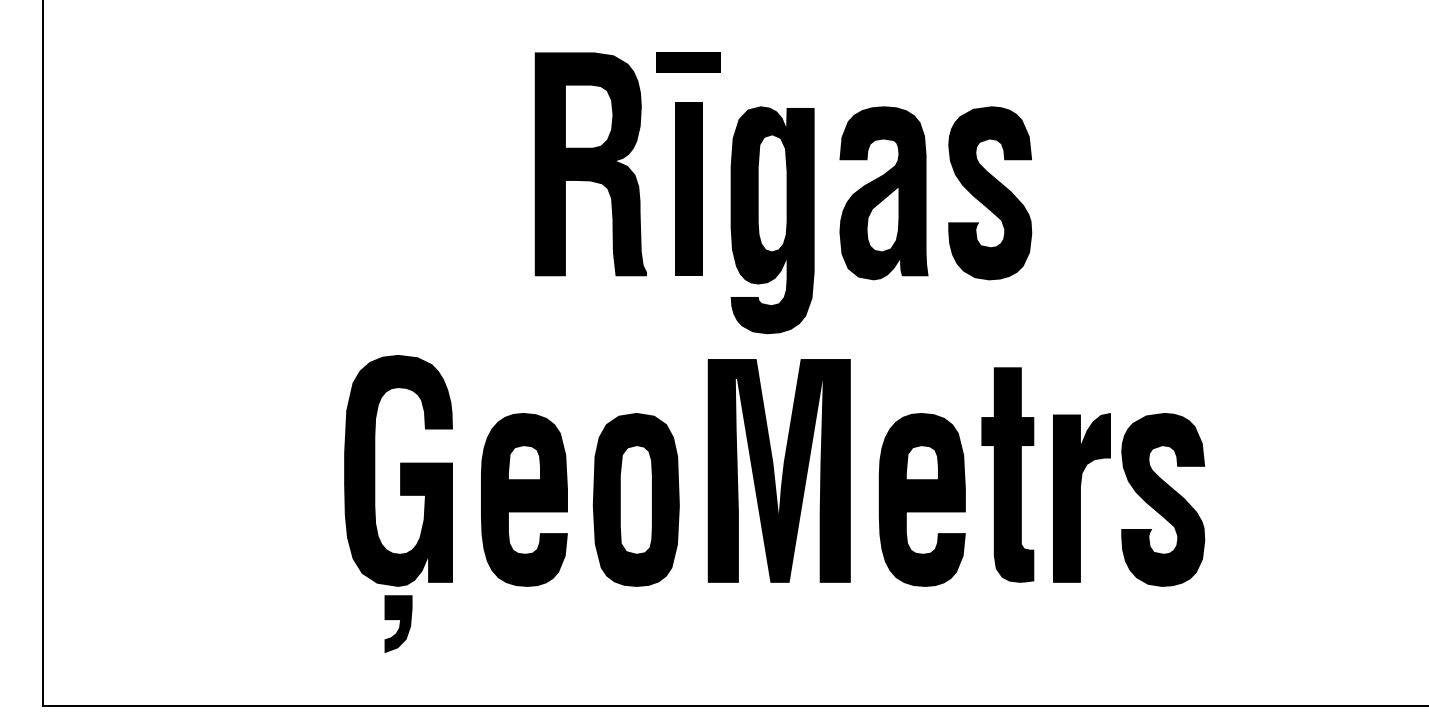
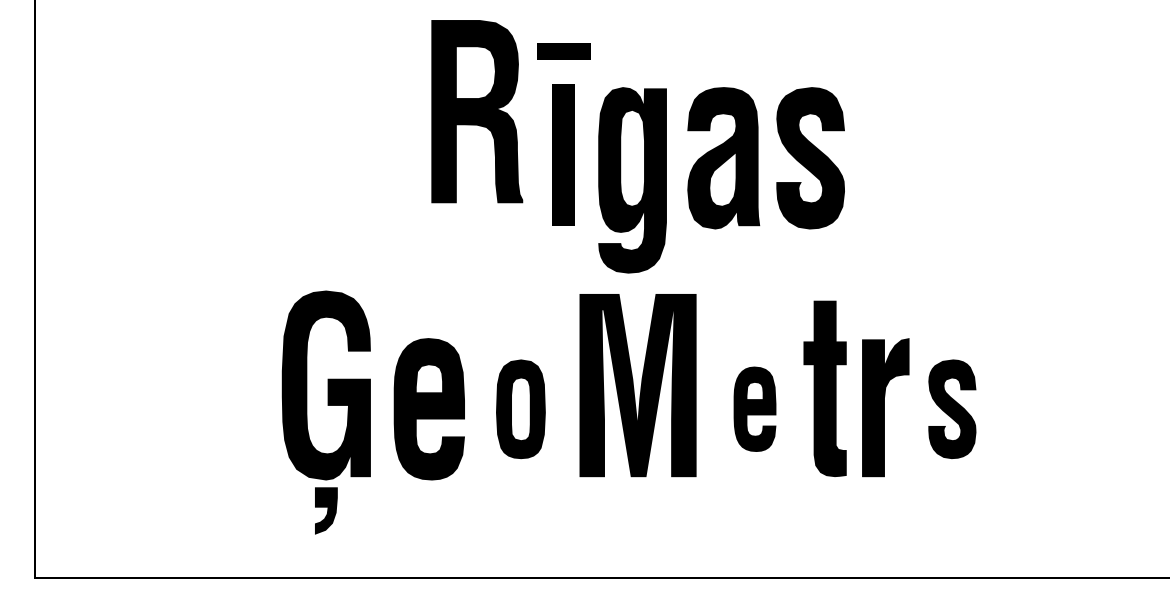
part: (590, 164) -> (476, 111), moved
part: (635, 499) -> (520, 408), size x0.7
part: (921, 499) -> (754, 408), size x0.6
part: (1163, 499) -> (952, 408), size x0.7

